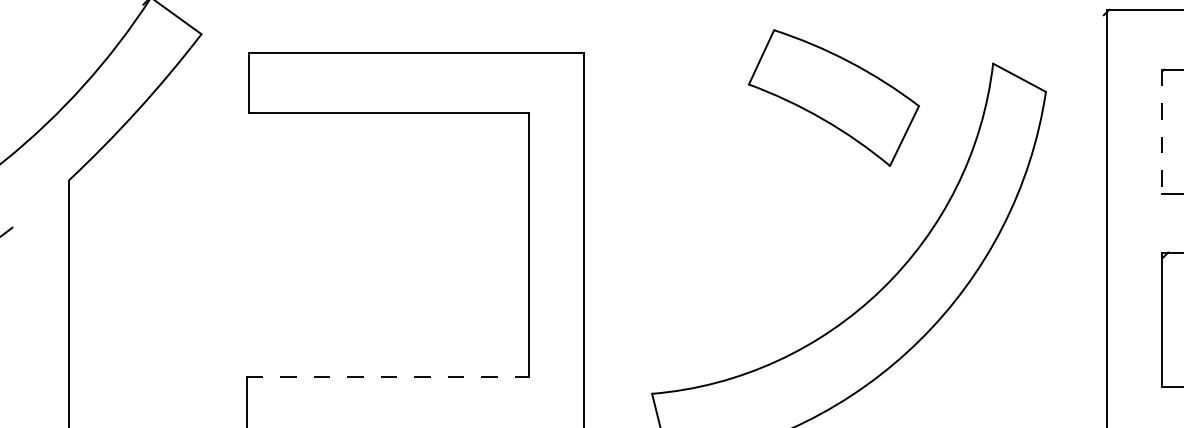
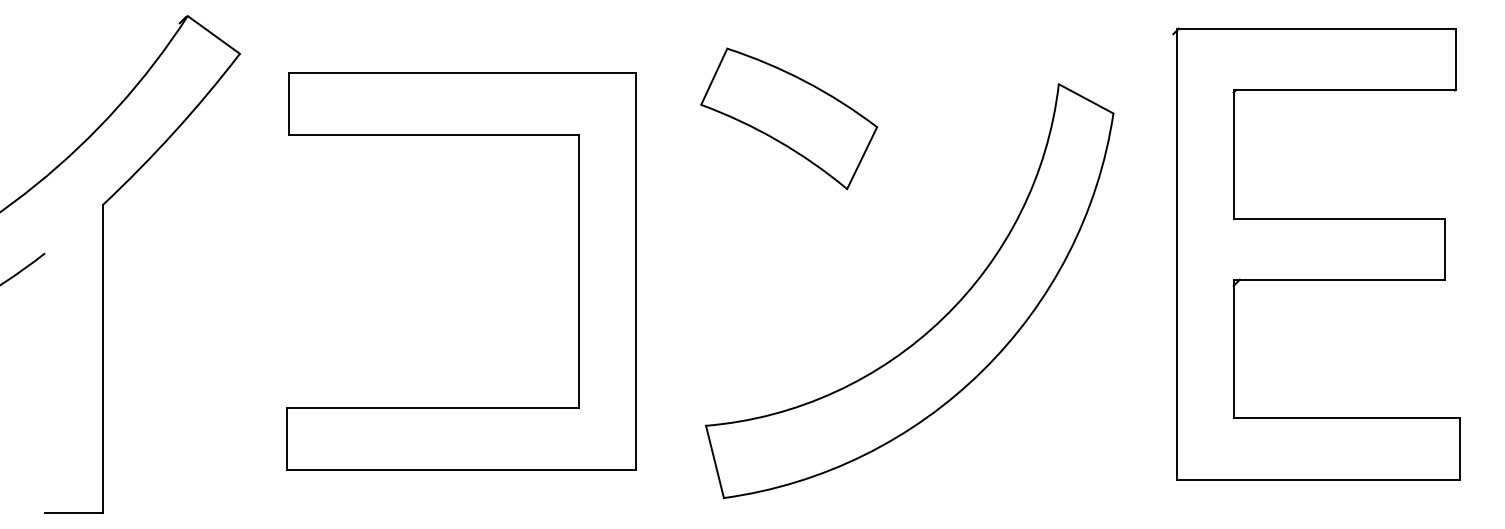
part: (834, 97) -> (789, 118), moved
line: (1161, 132) -> (1233, 155), dashed -> solid
line: (388, 377) -> (433, 408), dashed -> solid

